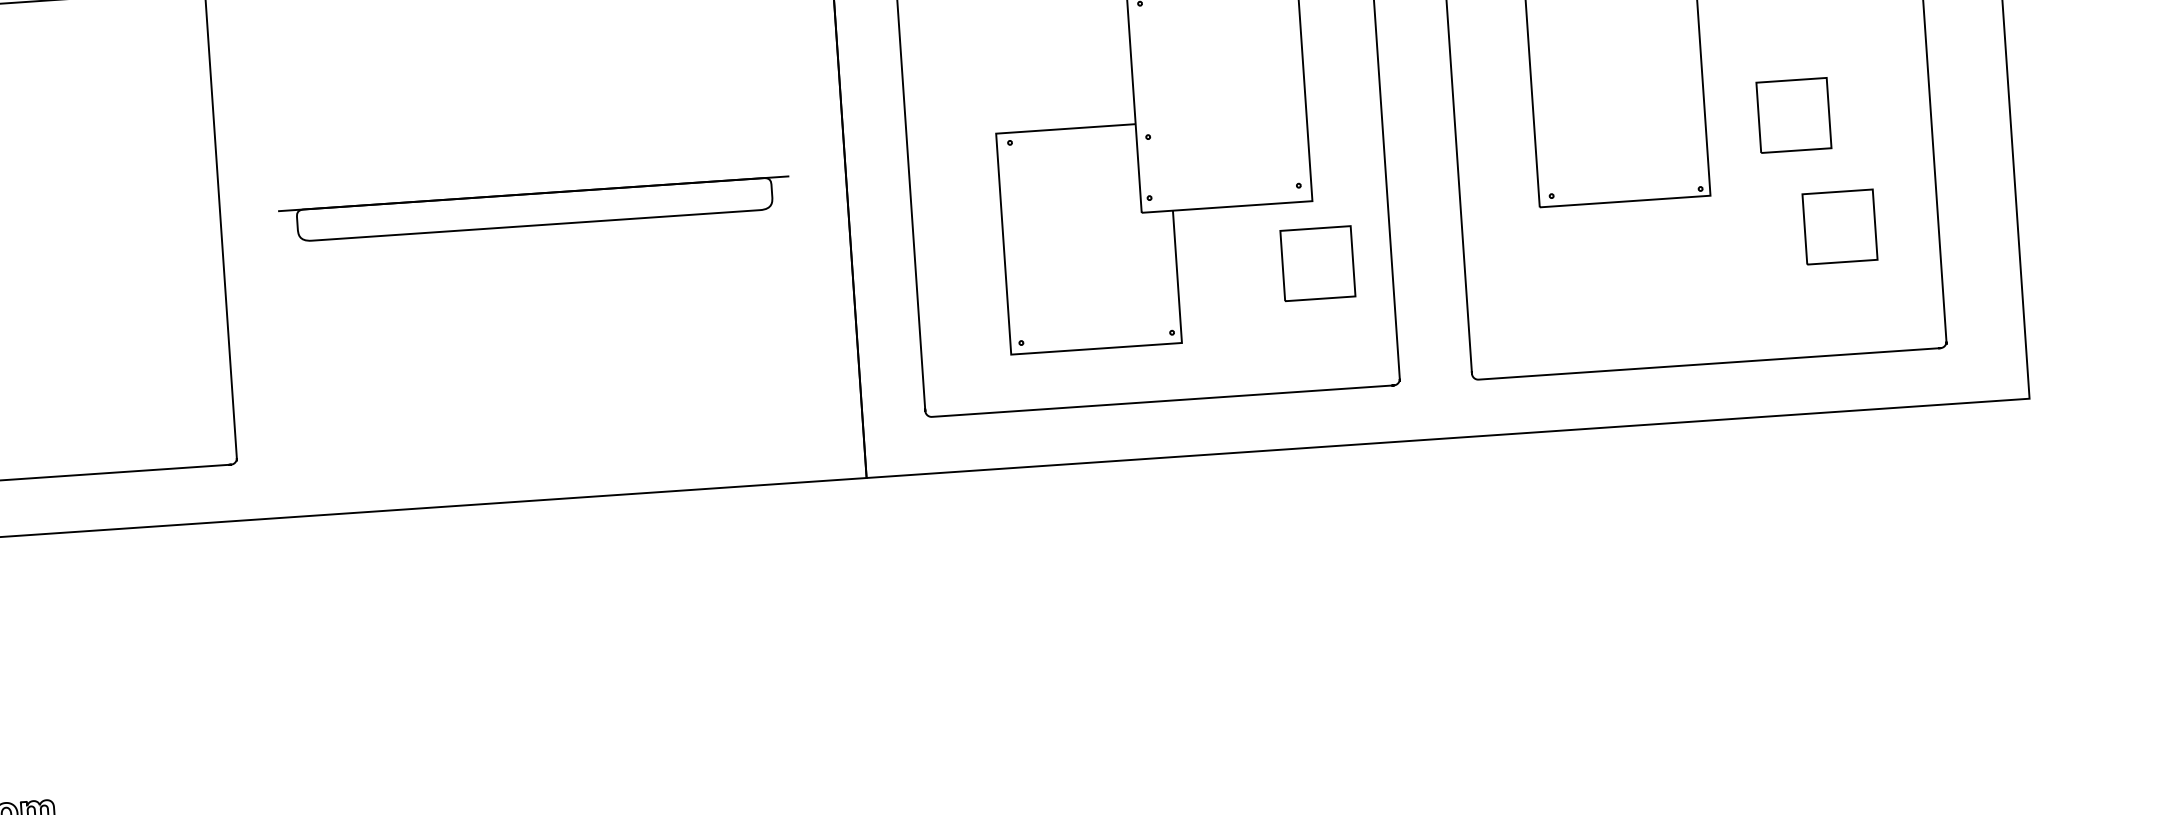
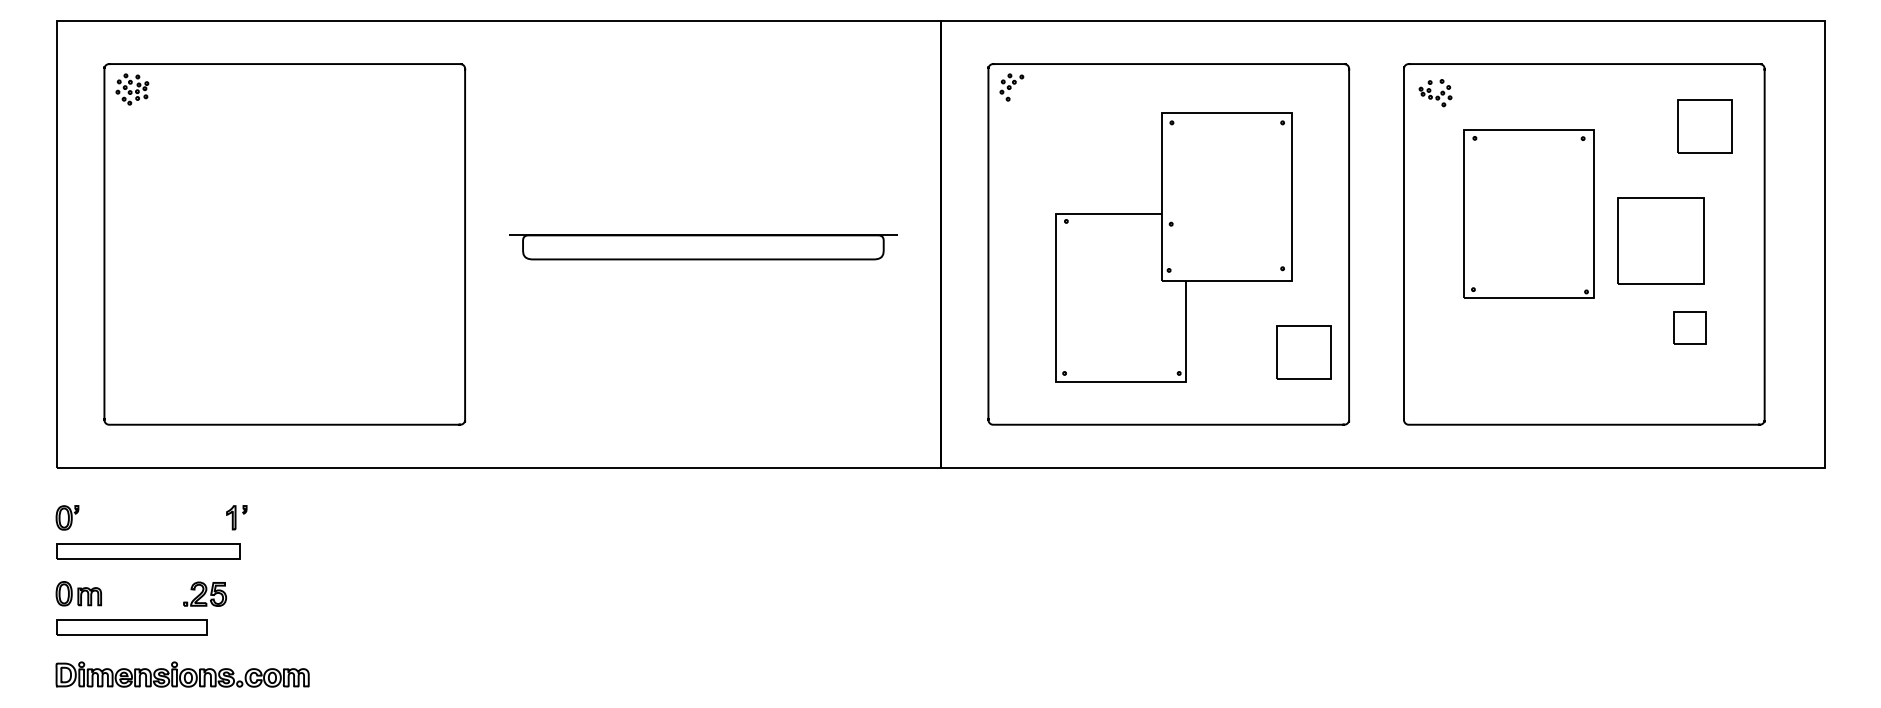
part: (1793, 114) -> (1660, 240), size x1.6
part: (1839, 226) -> (1689, 327), size x0.6
part: (1317, 263) -> (1303, 352), moved

